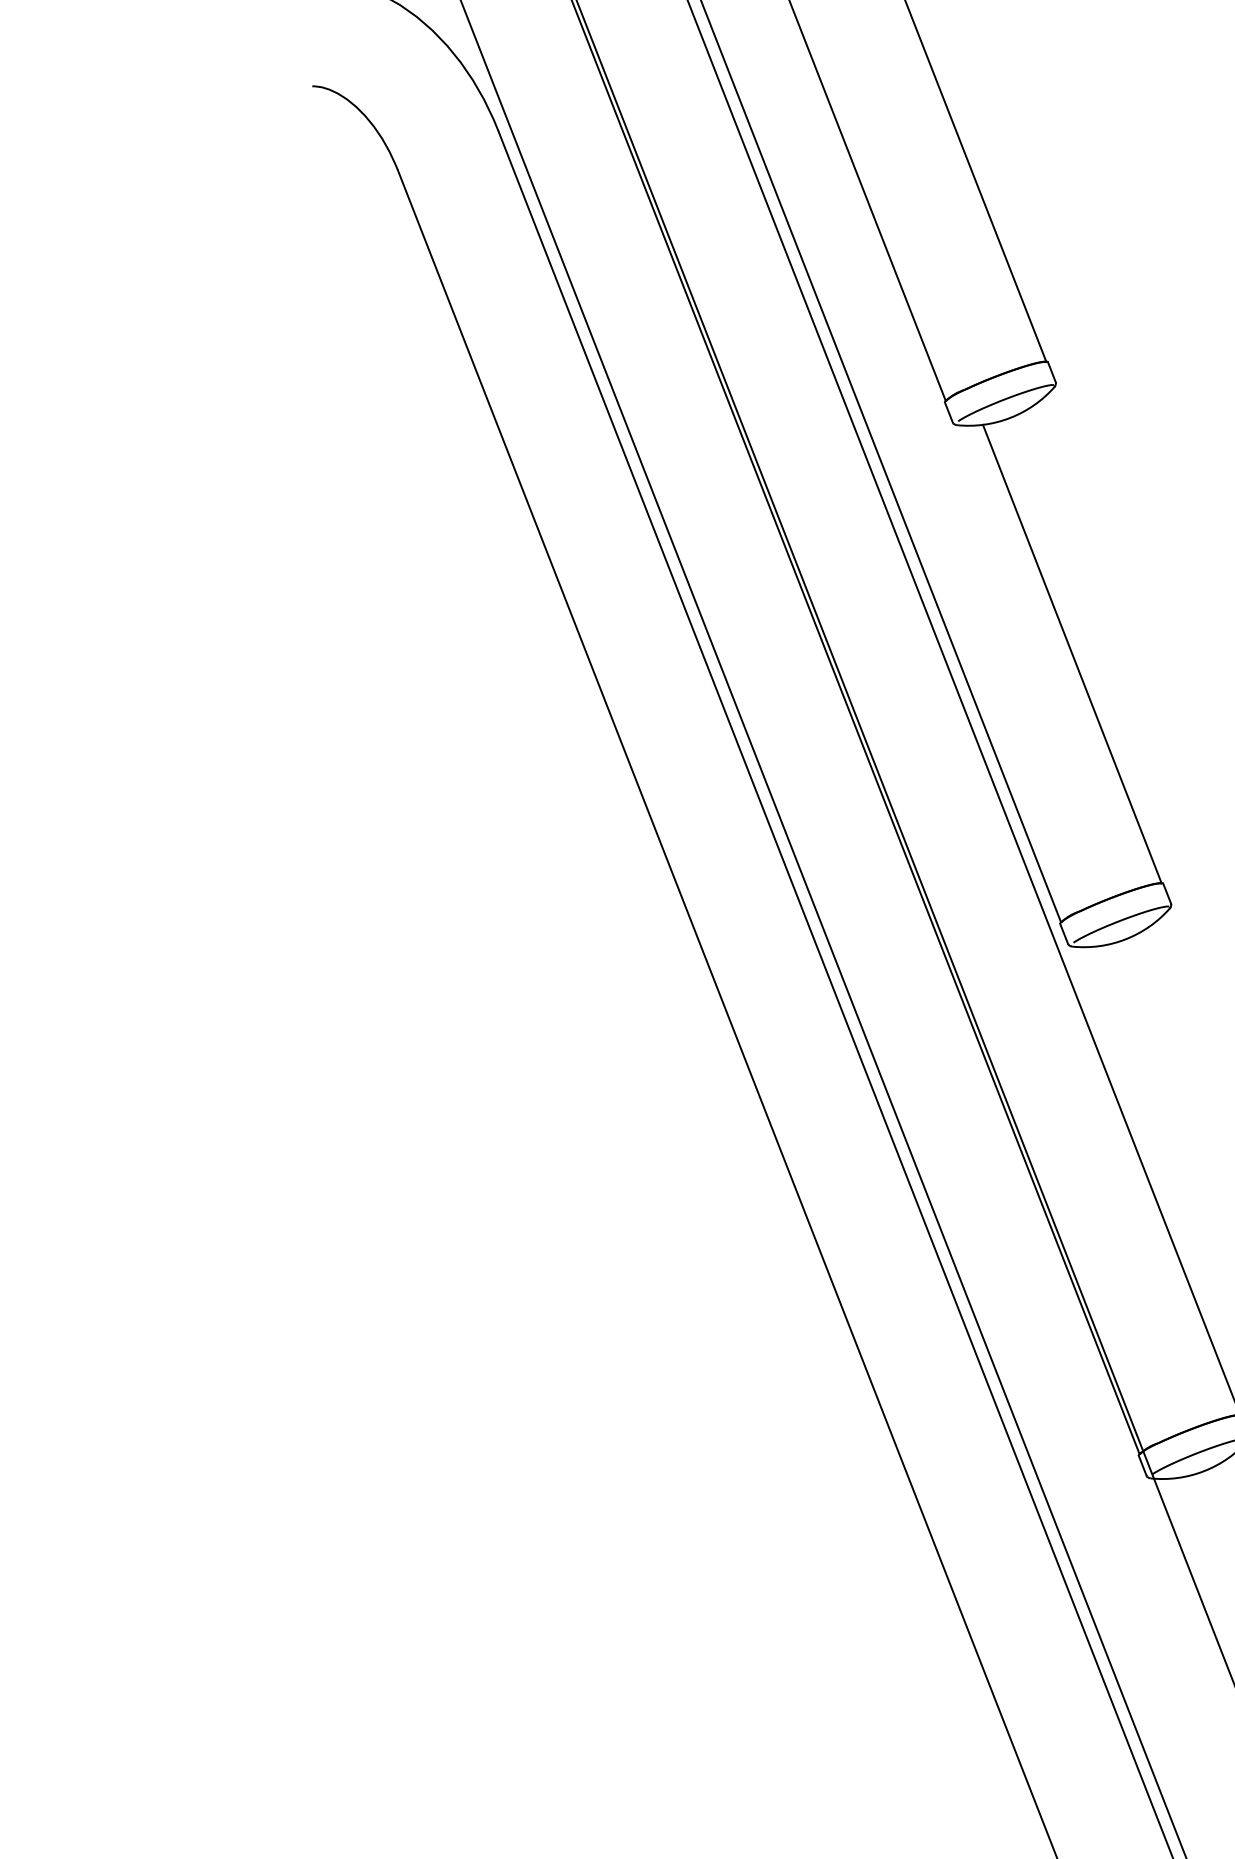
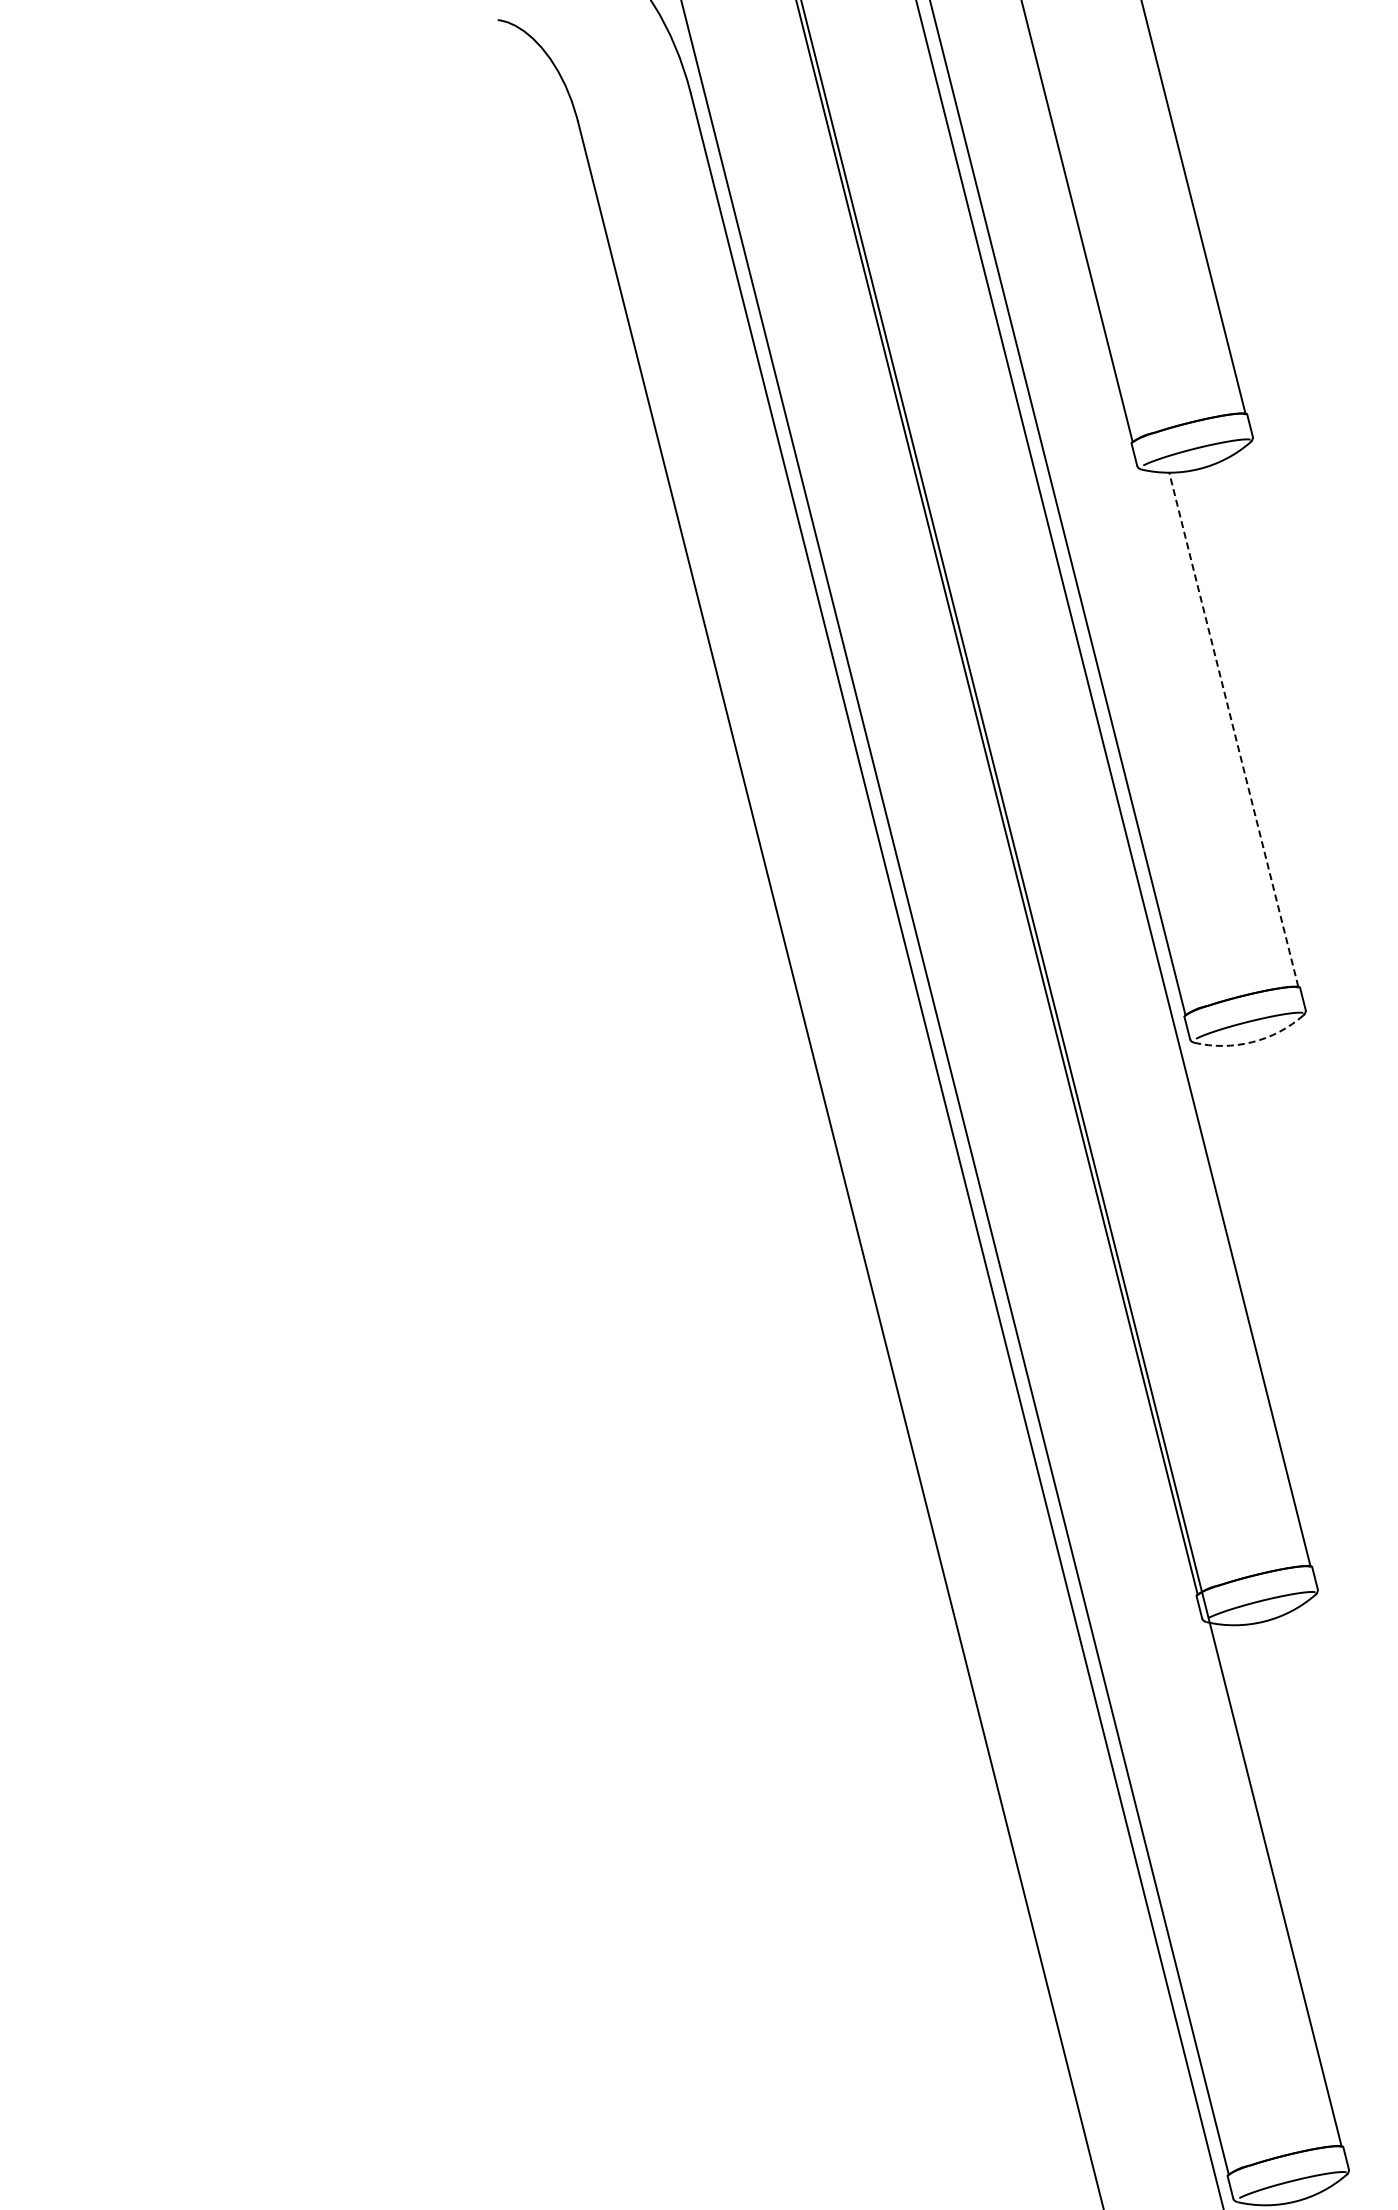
line: (1071, 653) -> (1233, 729), solid -> dashed
arc: (1125, 939) -> (1252, 1042), solid -> dashed

